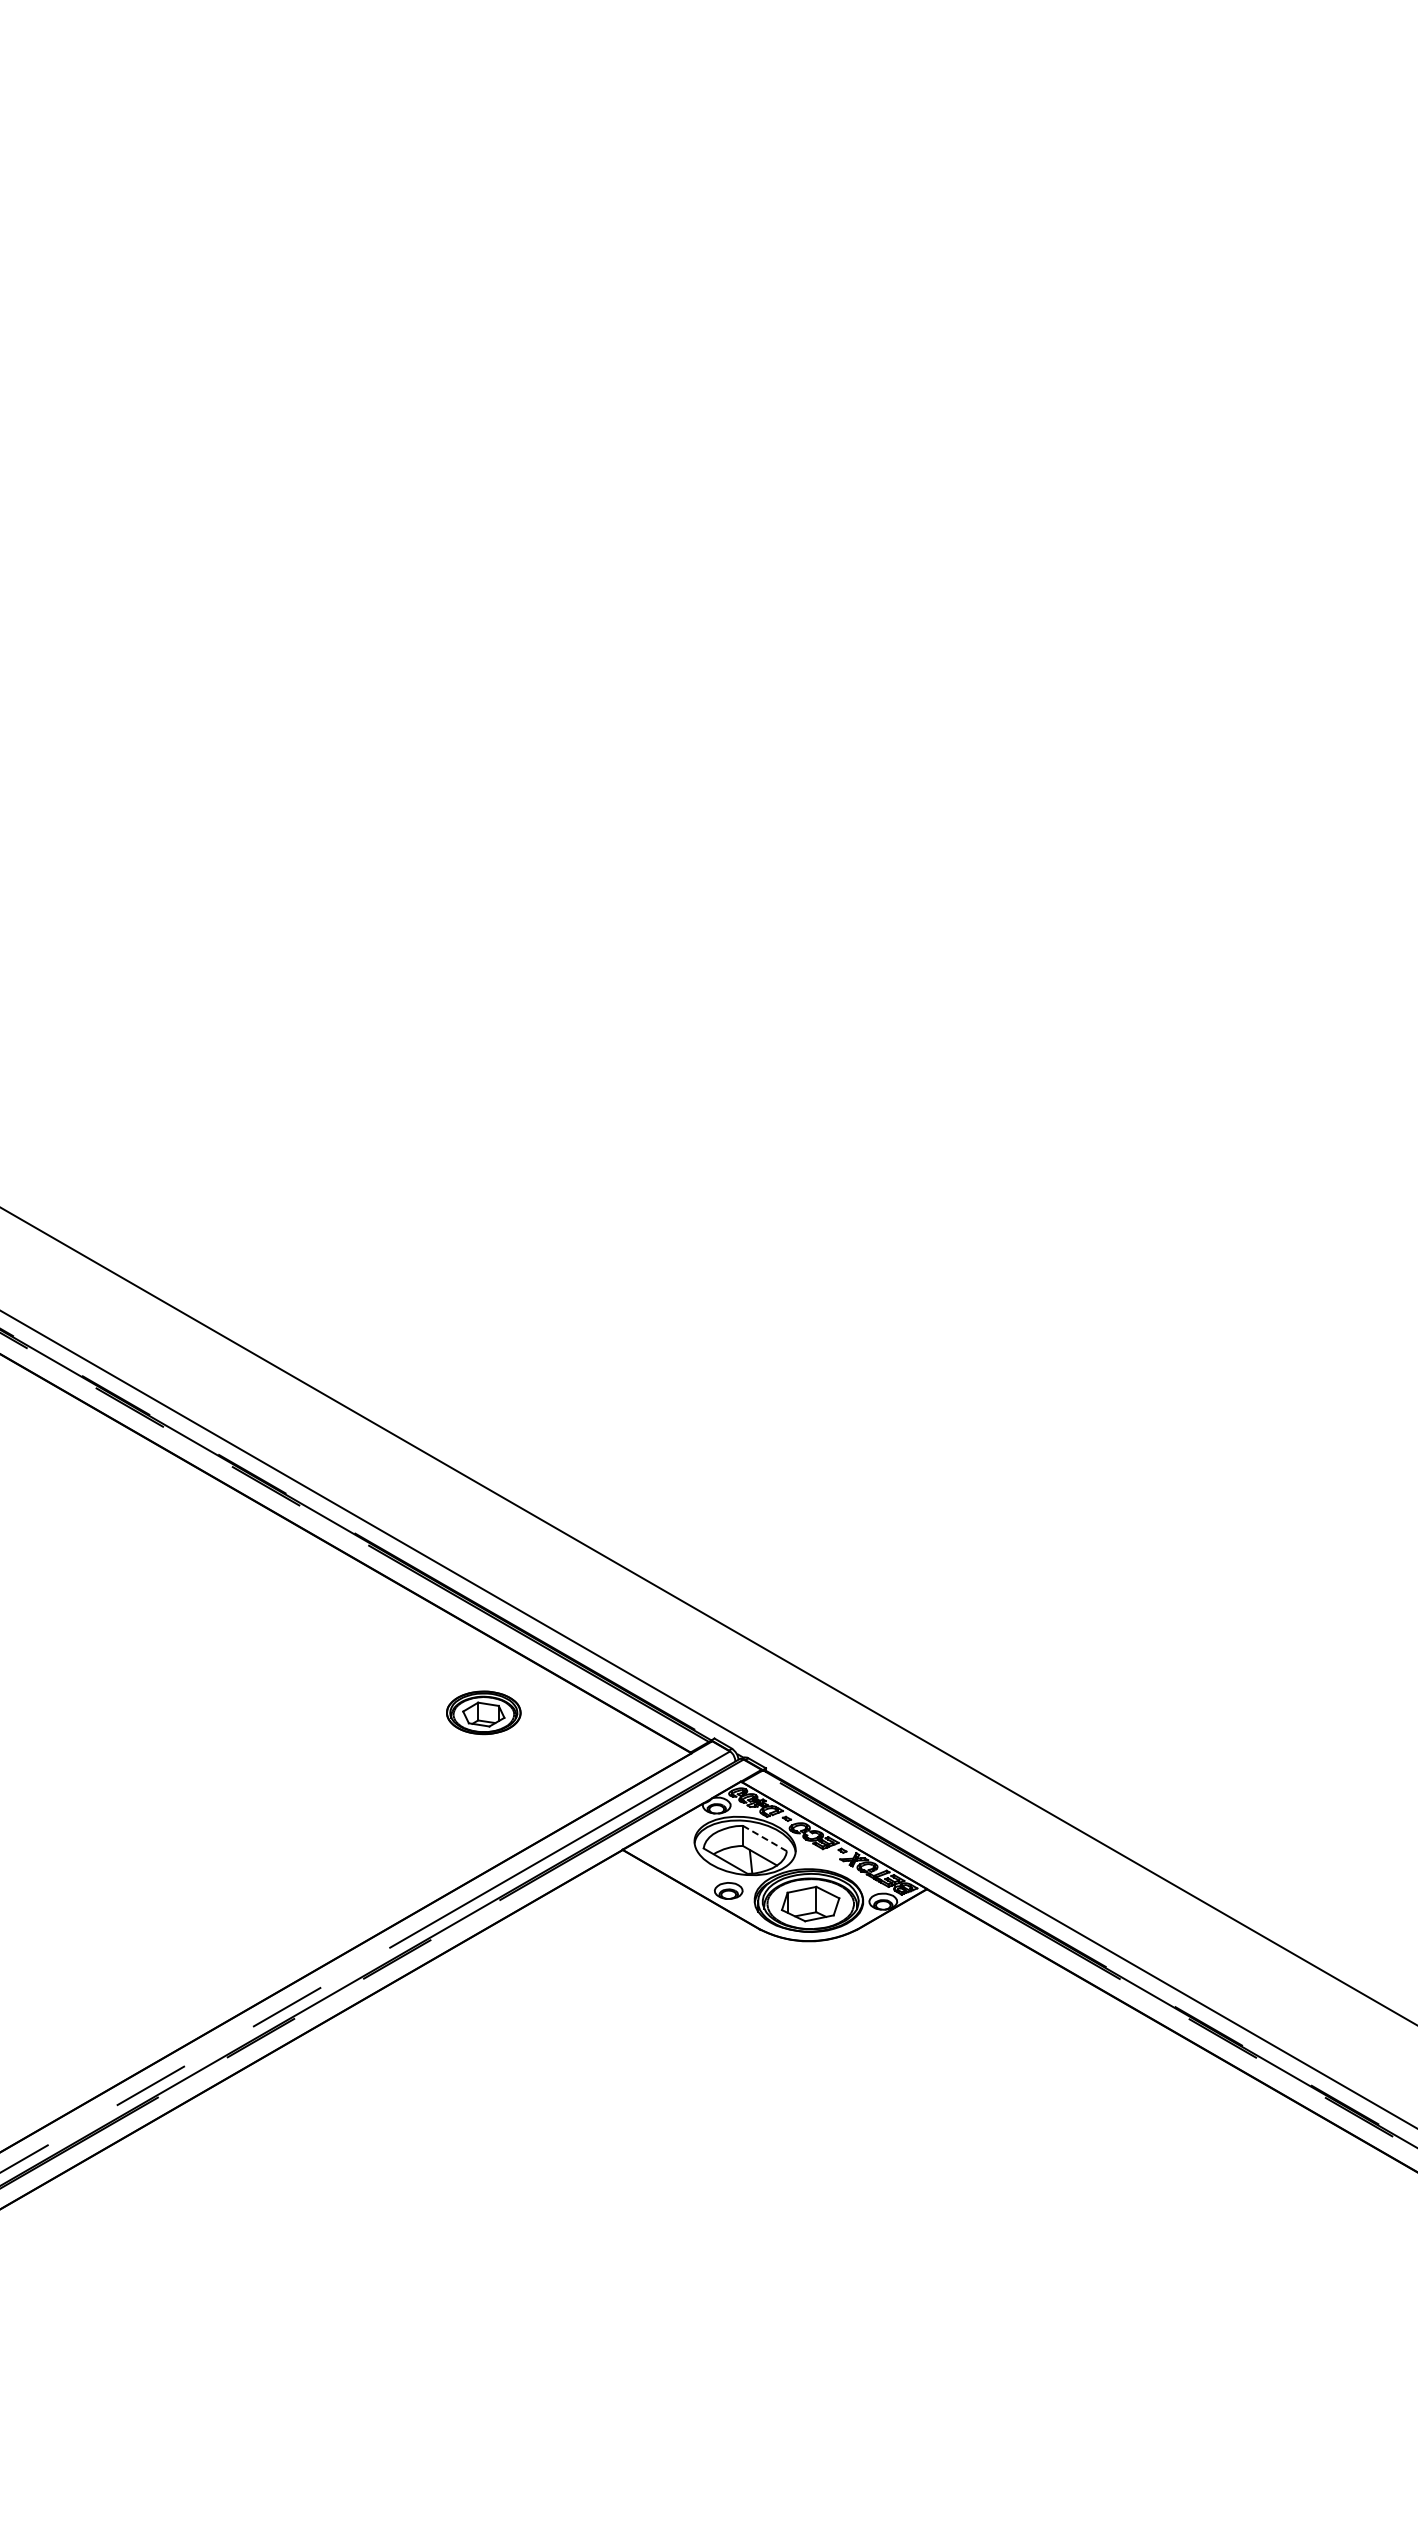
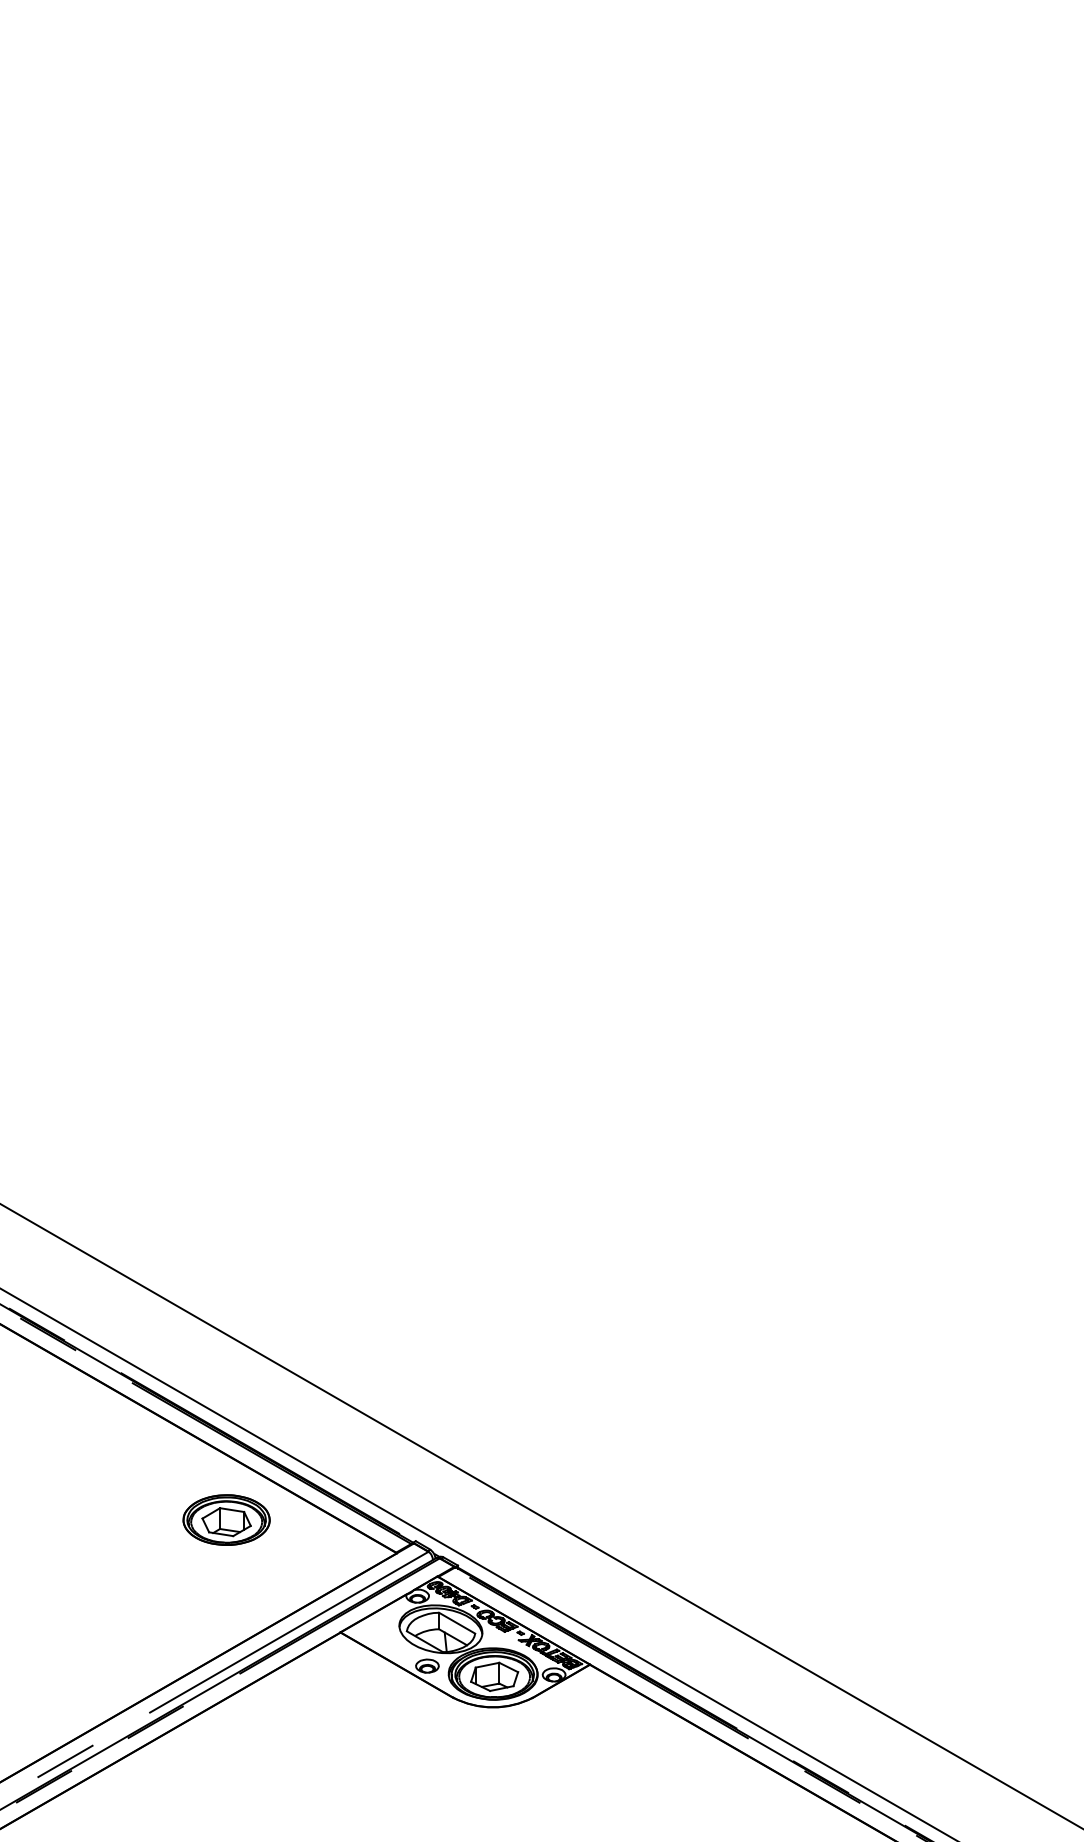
part: (483, 1712) -> (226, 1519), size x1.43
line: (764, 1838) -> (456, 1623), dashed -> solid

